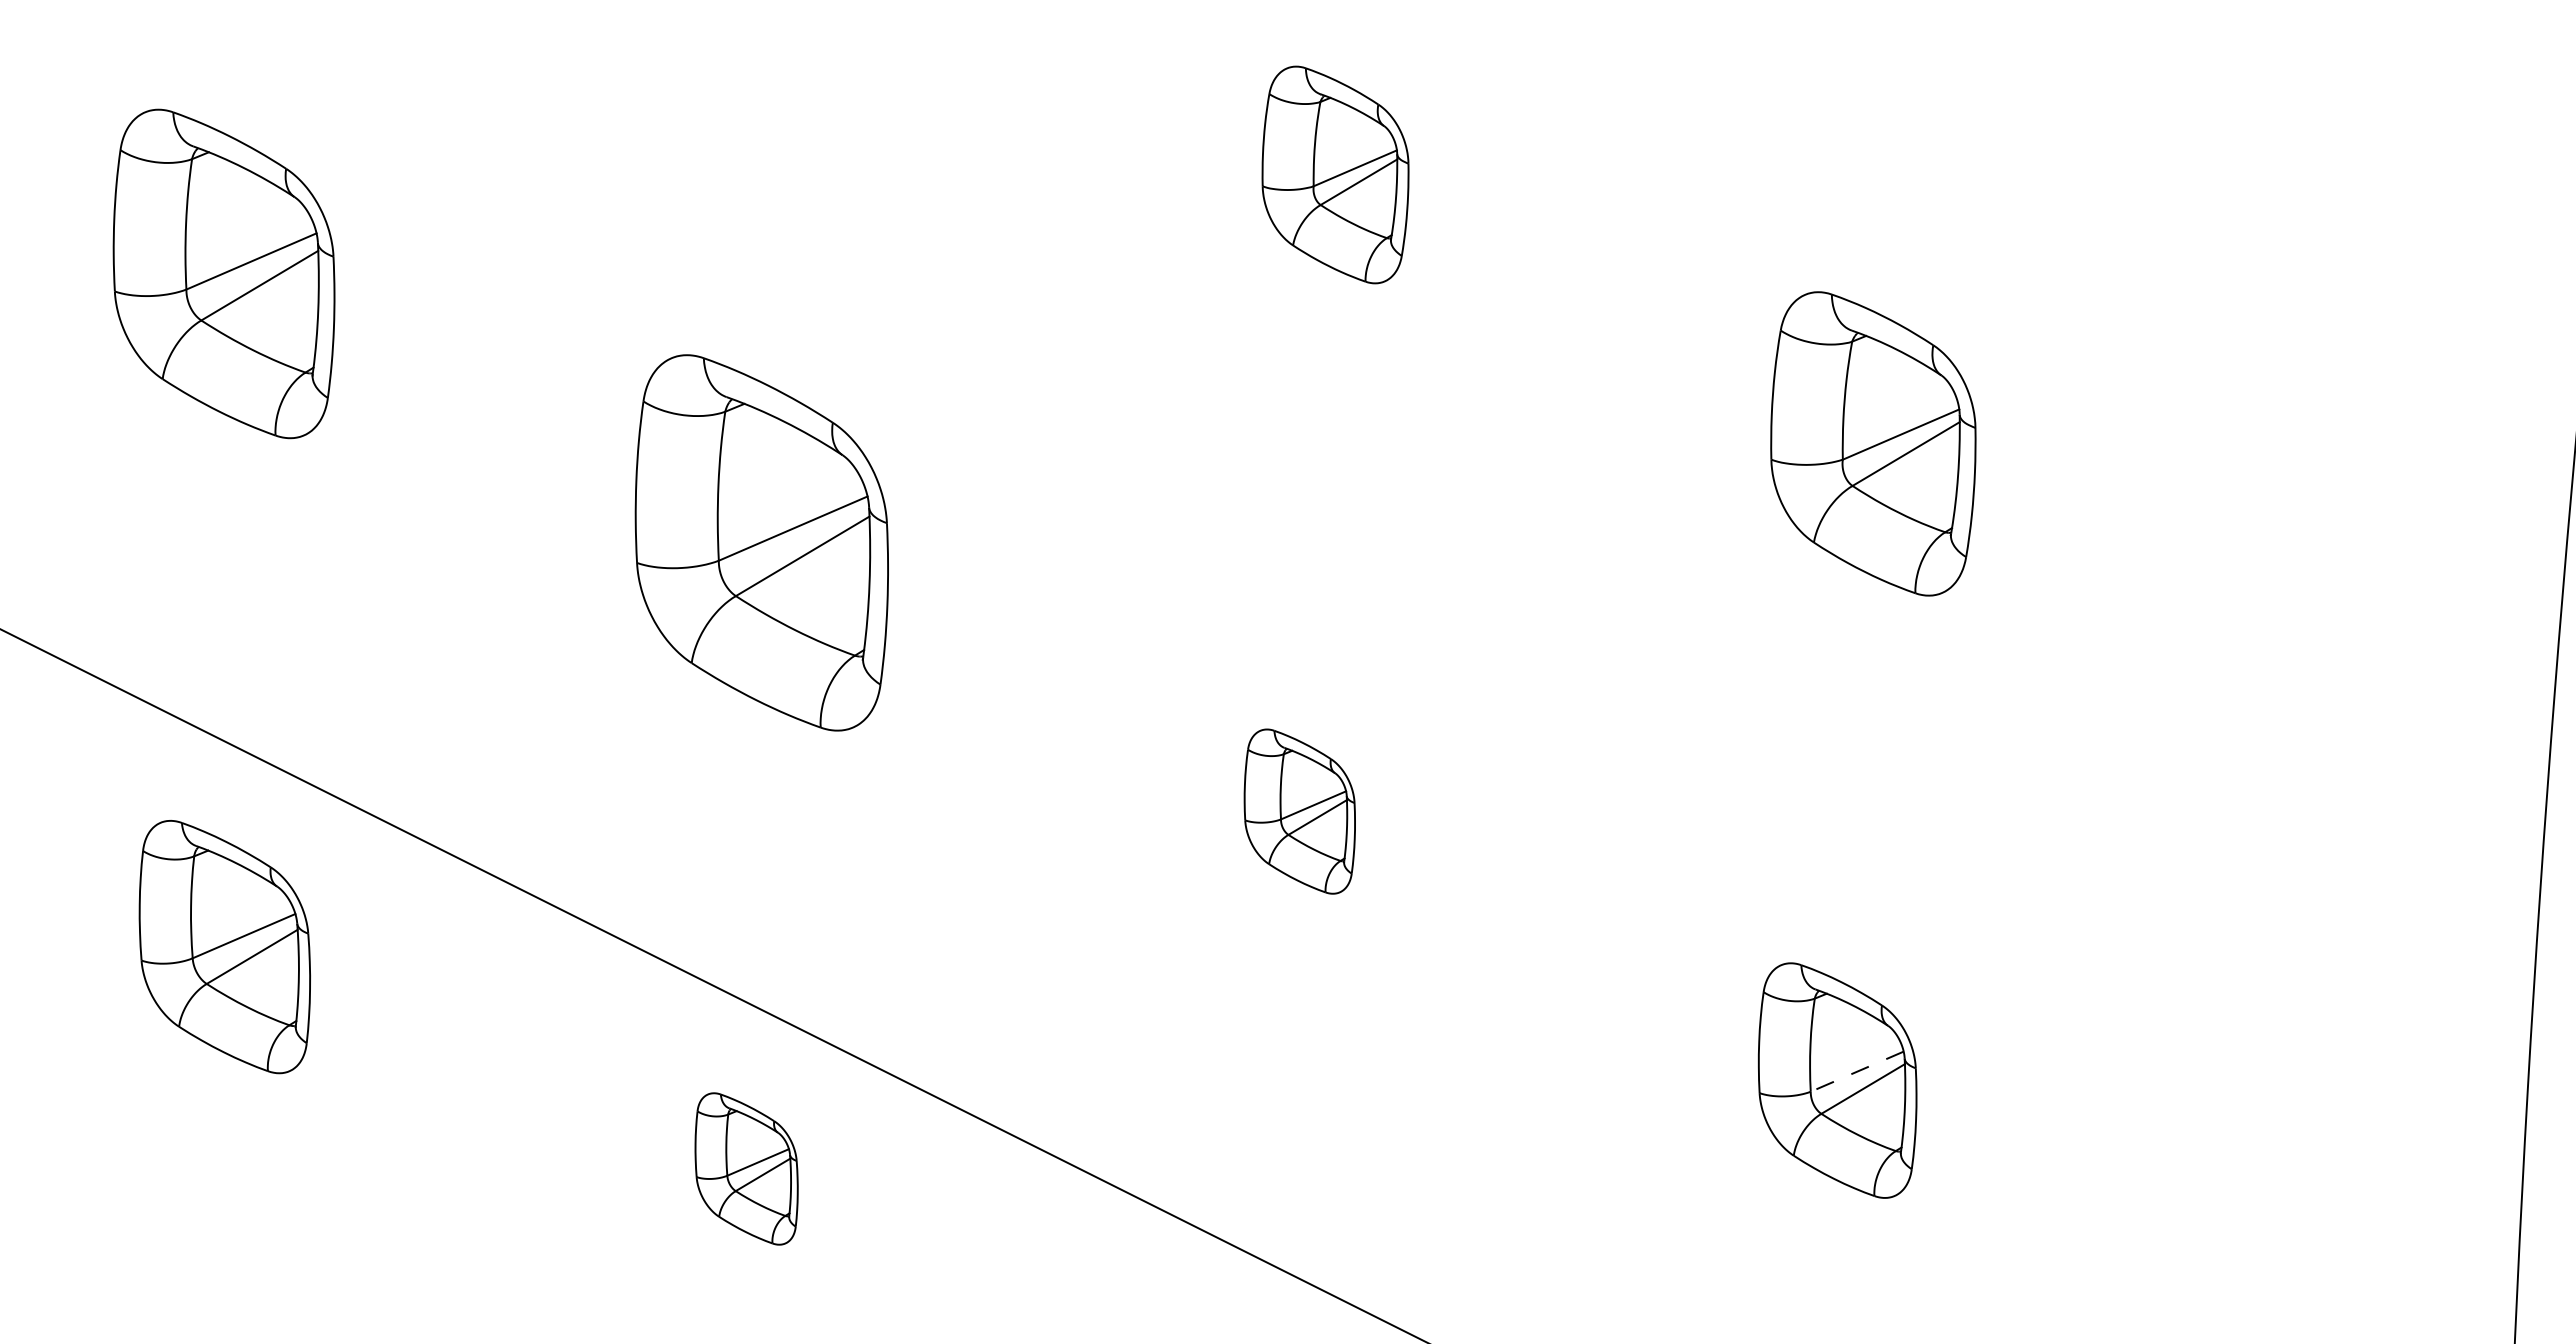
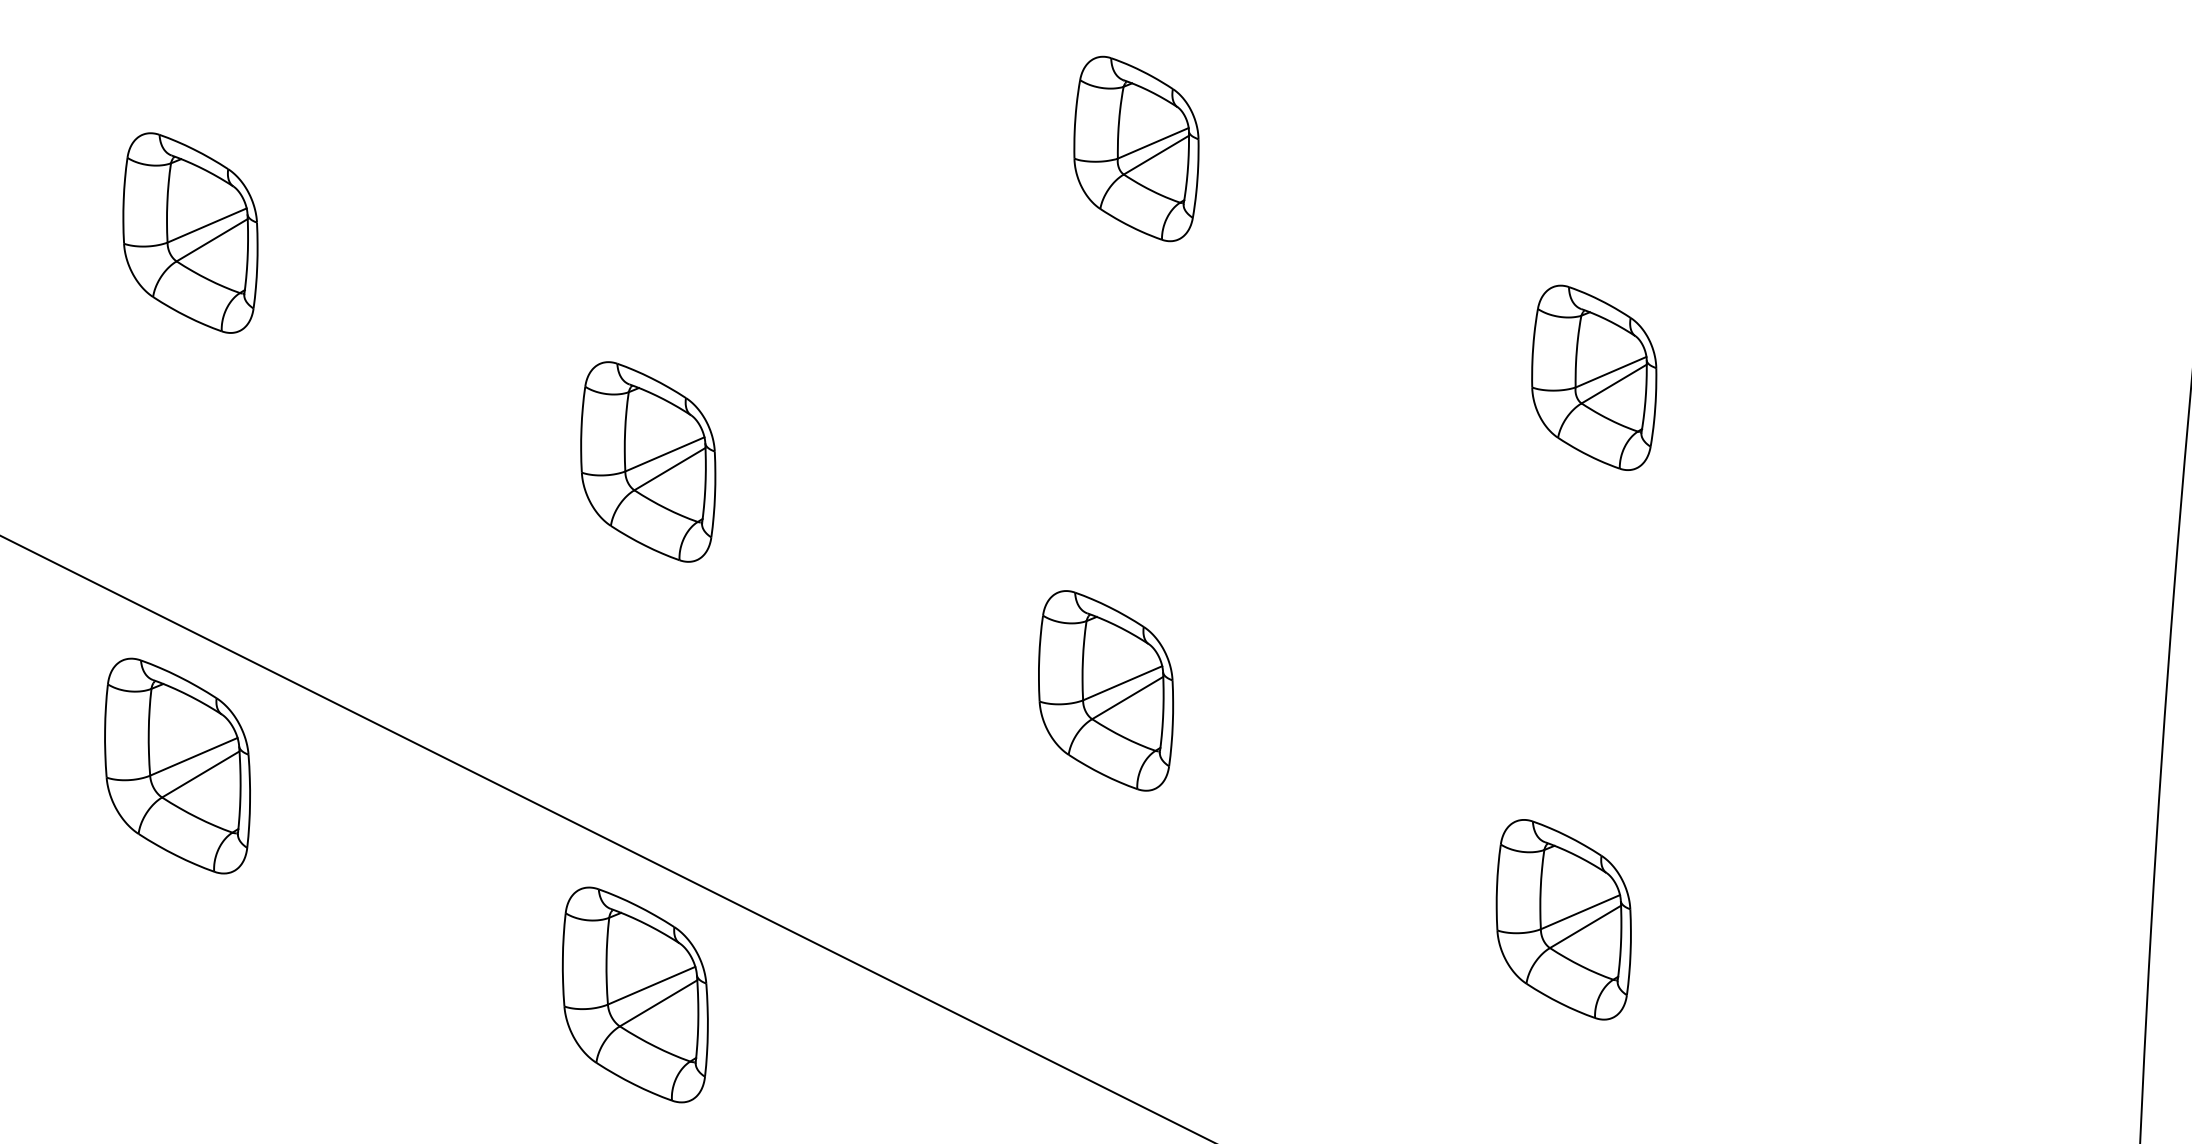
part: (223, 273) -> (190, 232), size x0.71
part: (1873, 443) -> (1594, 377), size x0.71
part: (761, 542) -> (647, 461), size x0.62
part: (1299, 811) -> (1105, 690), size x1.43
part: (224, 947) -> (177, 766), moved
line: (1857, 1071) -> (1580, 912), dashed -> solid
part: (746, 1168) -> (635, 994), size x1.67

